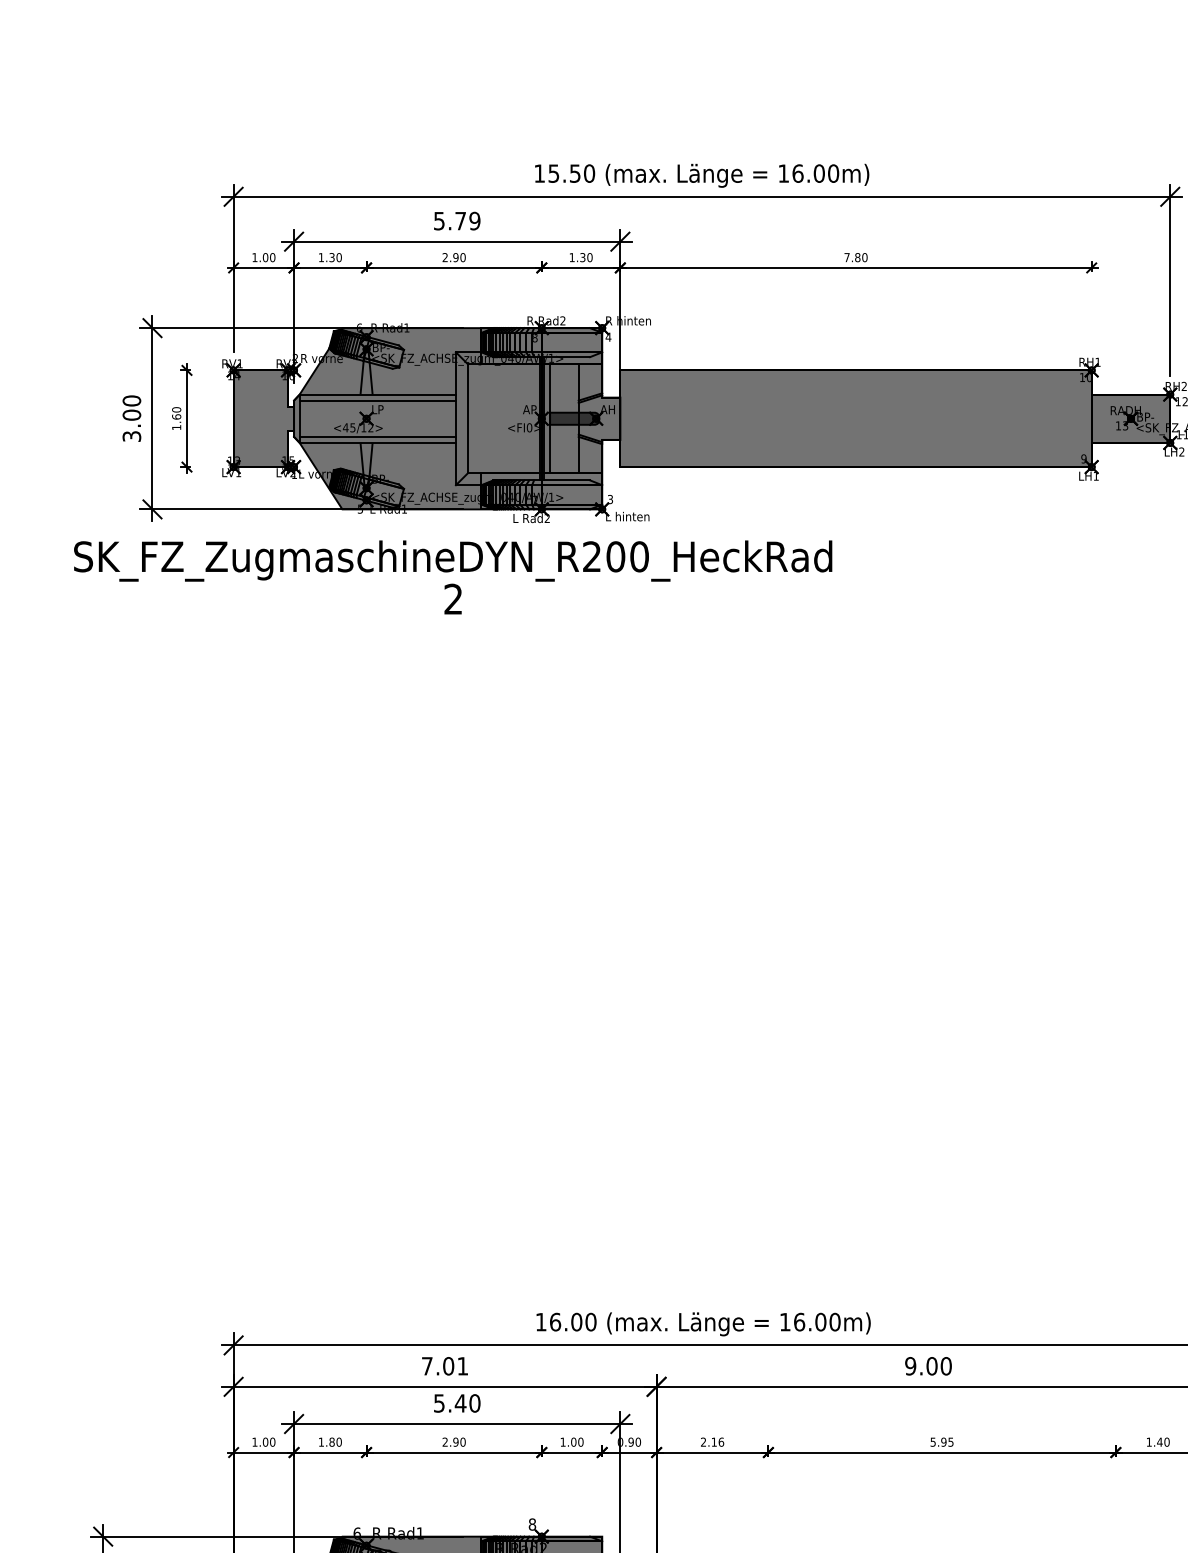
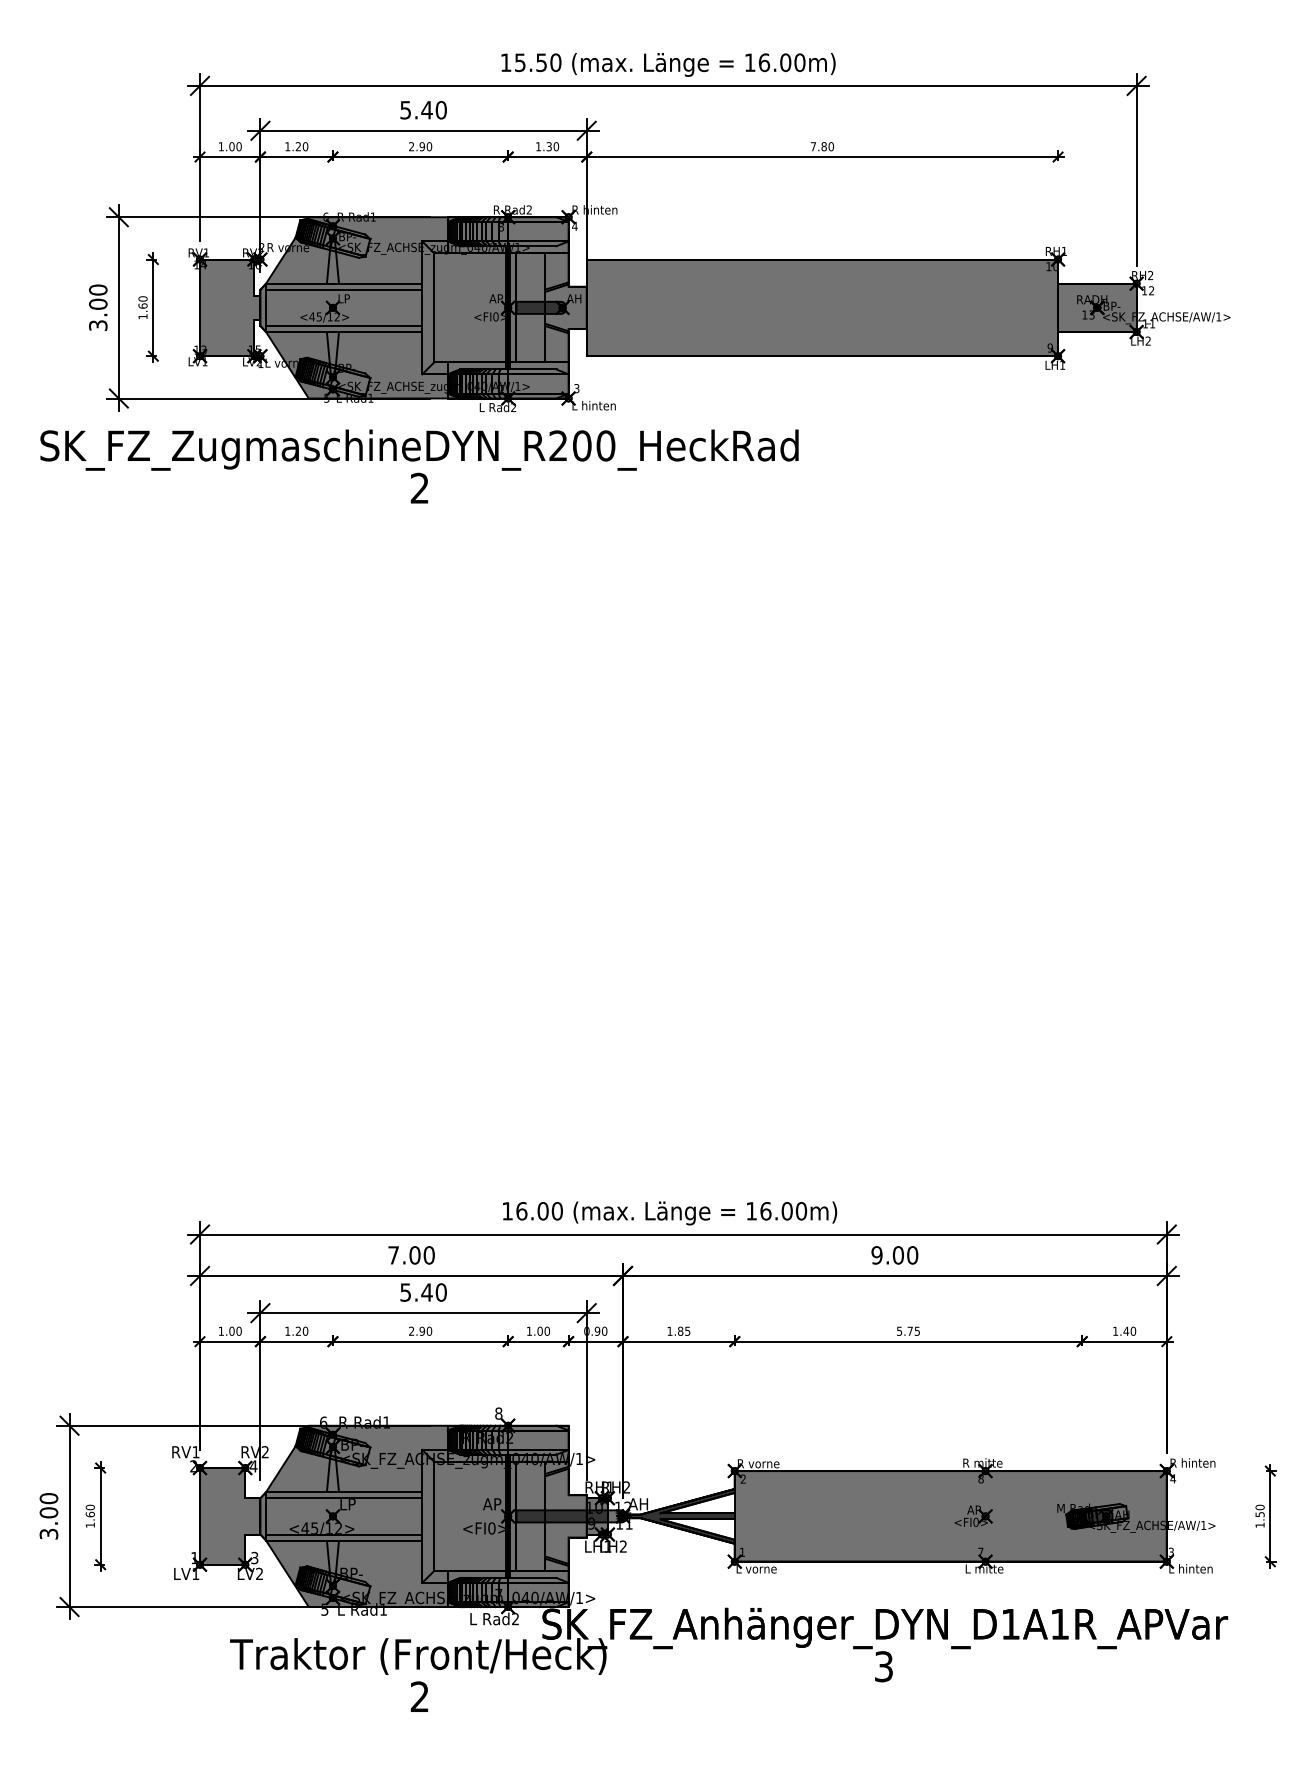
text: (467, 221) -> (433, 110), 5.79 -> 5.40
text: (332, 258) -> (298, 147), 1.30 -> 1.20
text: (462, 1366) -> (428, 1255), 7.01 -> 7.00
text: (332, 1441) -> (298, 1330), 1.80 -> 1.20
text: (712, 1441) -> (678, 1330), 2.16 -> 1.85
text: (943, 1441) -> (909, 1330), 5.95 -> 5.75

